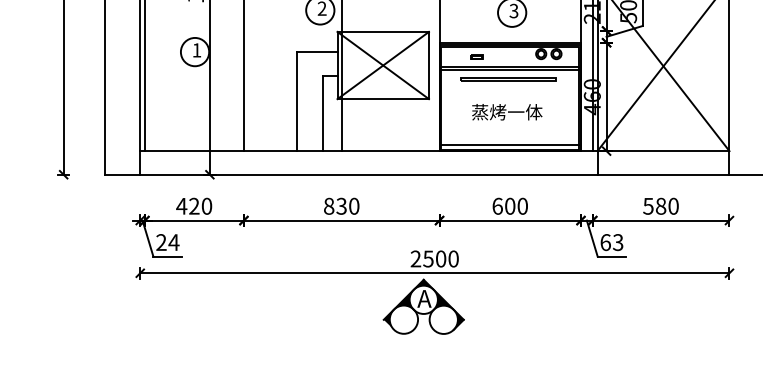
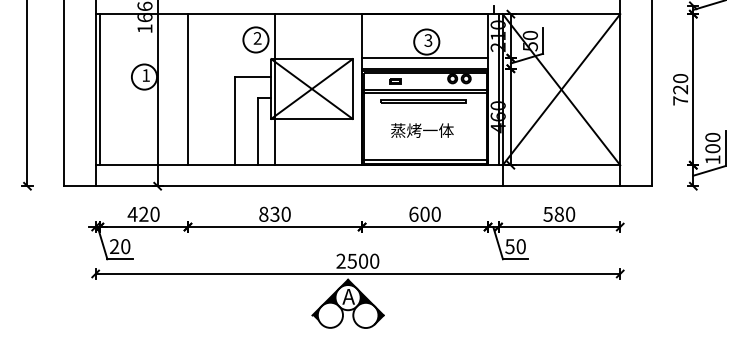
line: (510, 31) -> (425, 58), added
text: (173, 242) -> (125, 246), 24 -> 20
text: (611, 242) -> (515, 246), 63 -> 50

